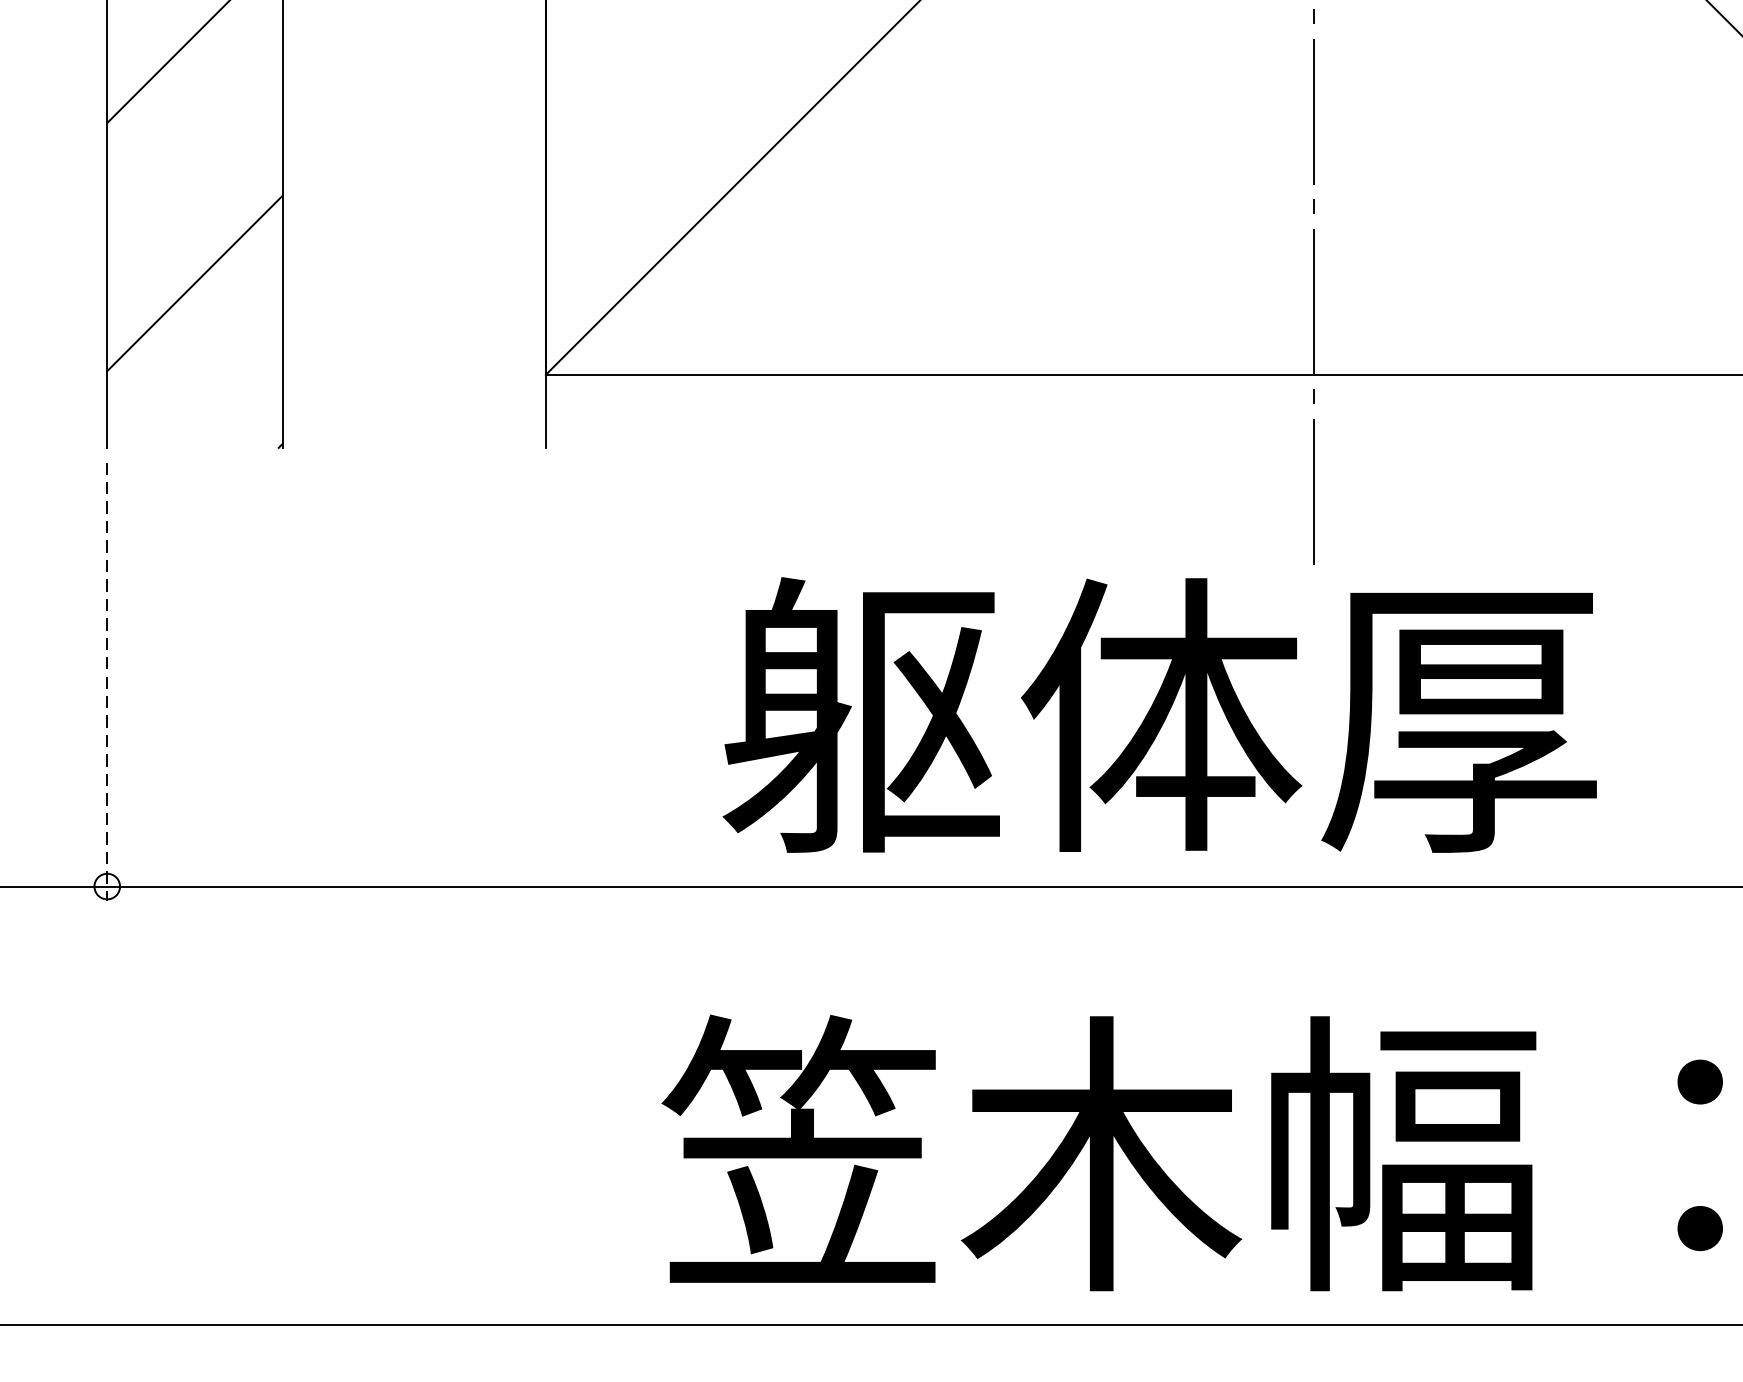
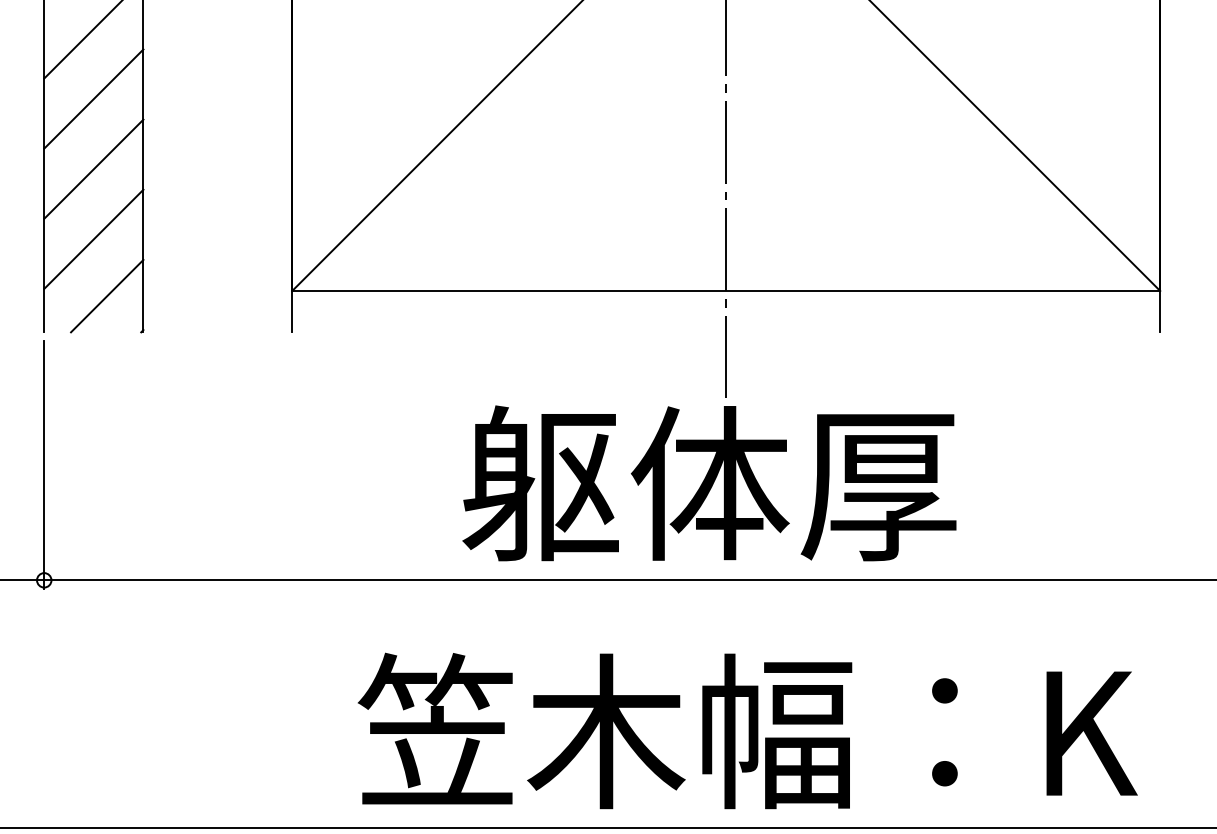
line: (194, 158) -> (93, 168), added
line: (219, 382) -> (107, 295), added
line: (107, 681) -> (44, 464), dashed -> solid
text: (1160, 715) -> (709, 483), moved

